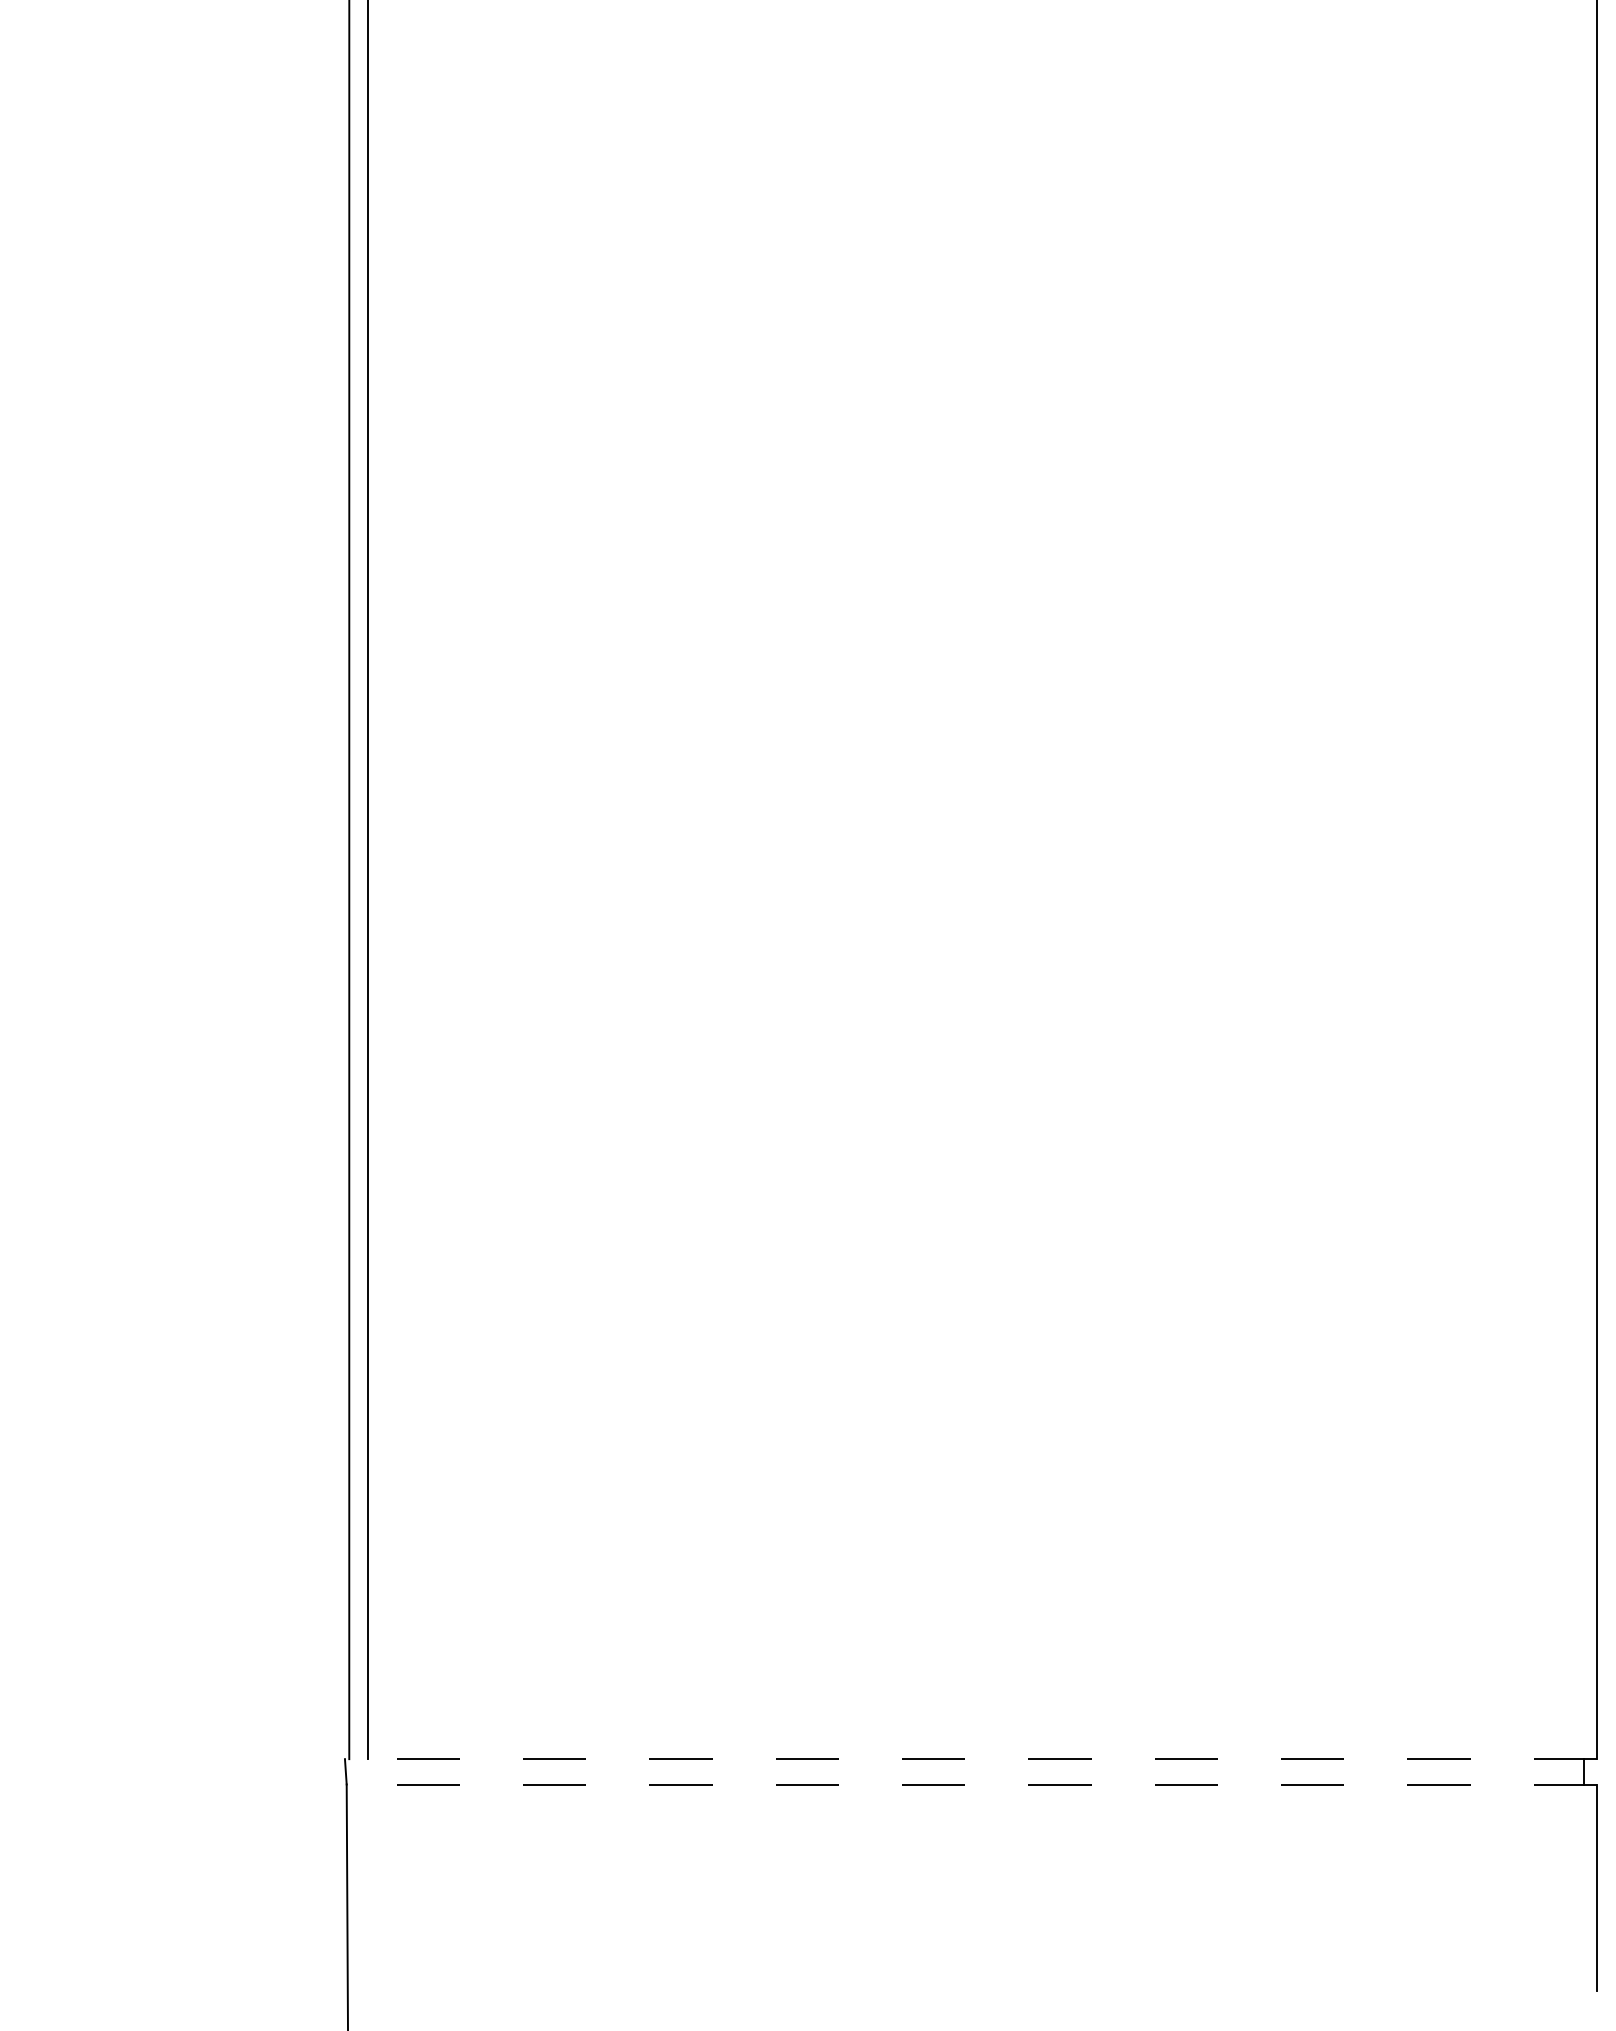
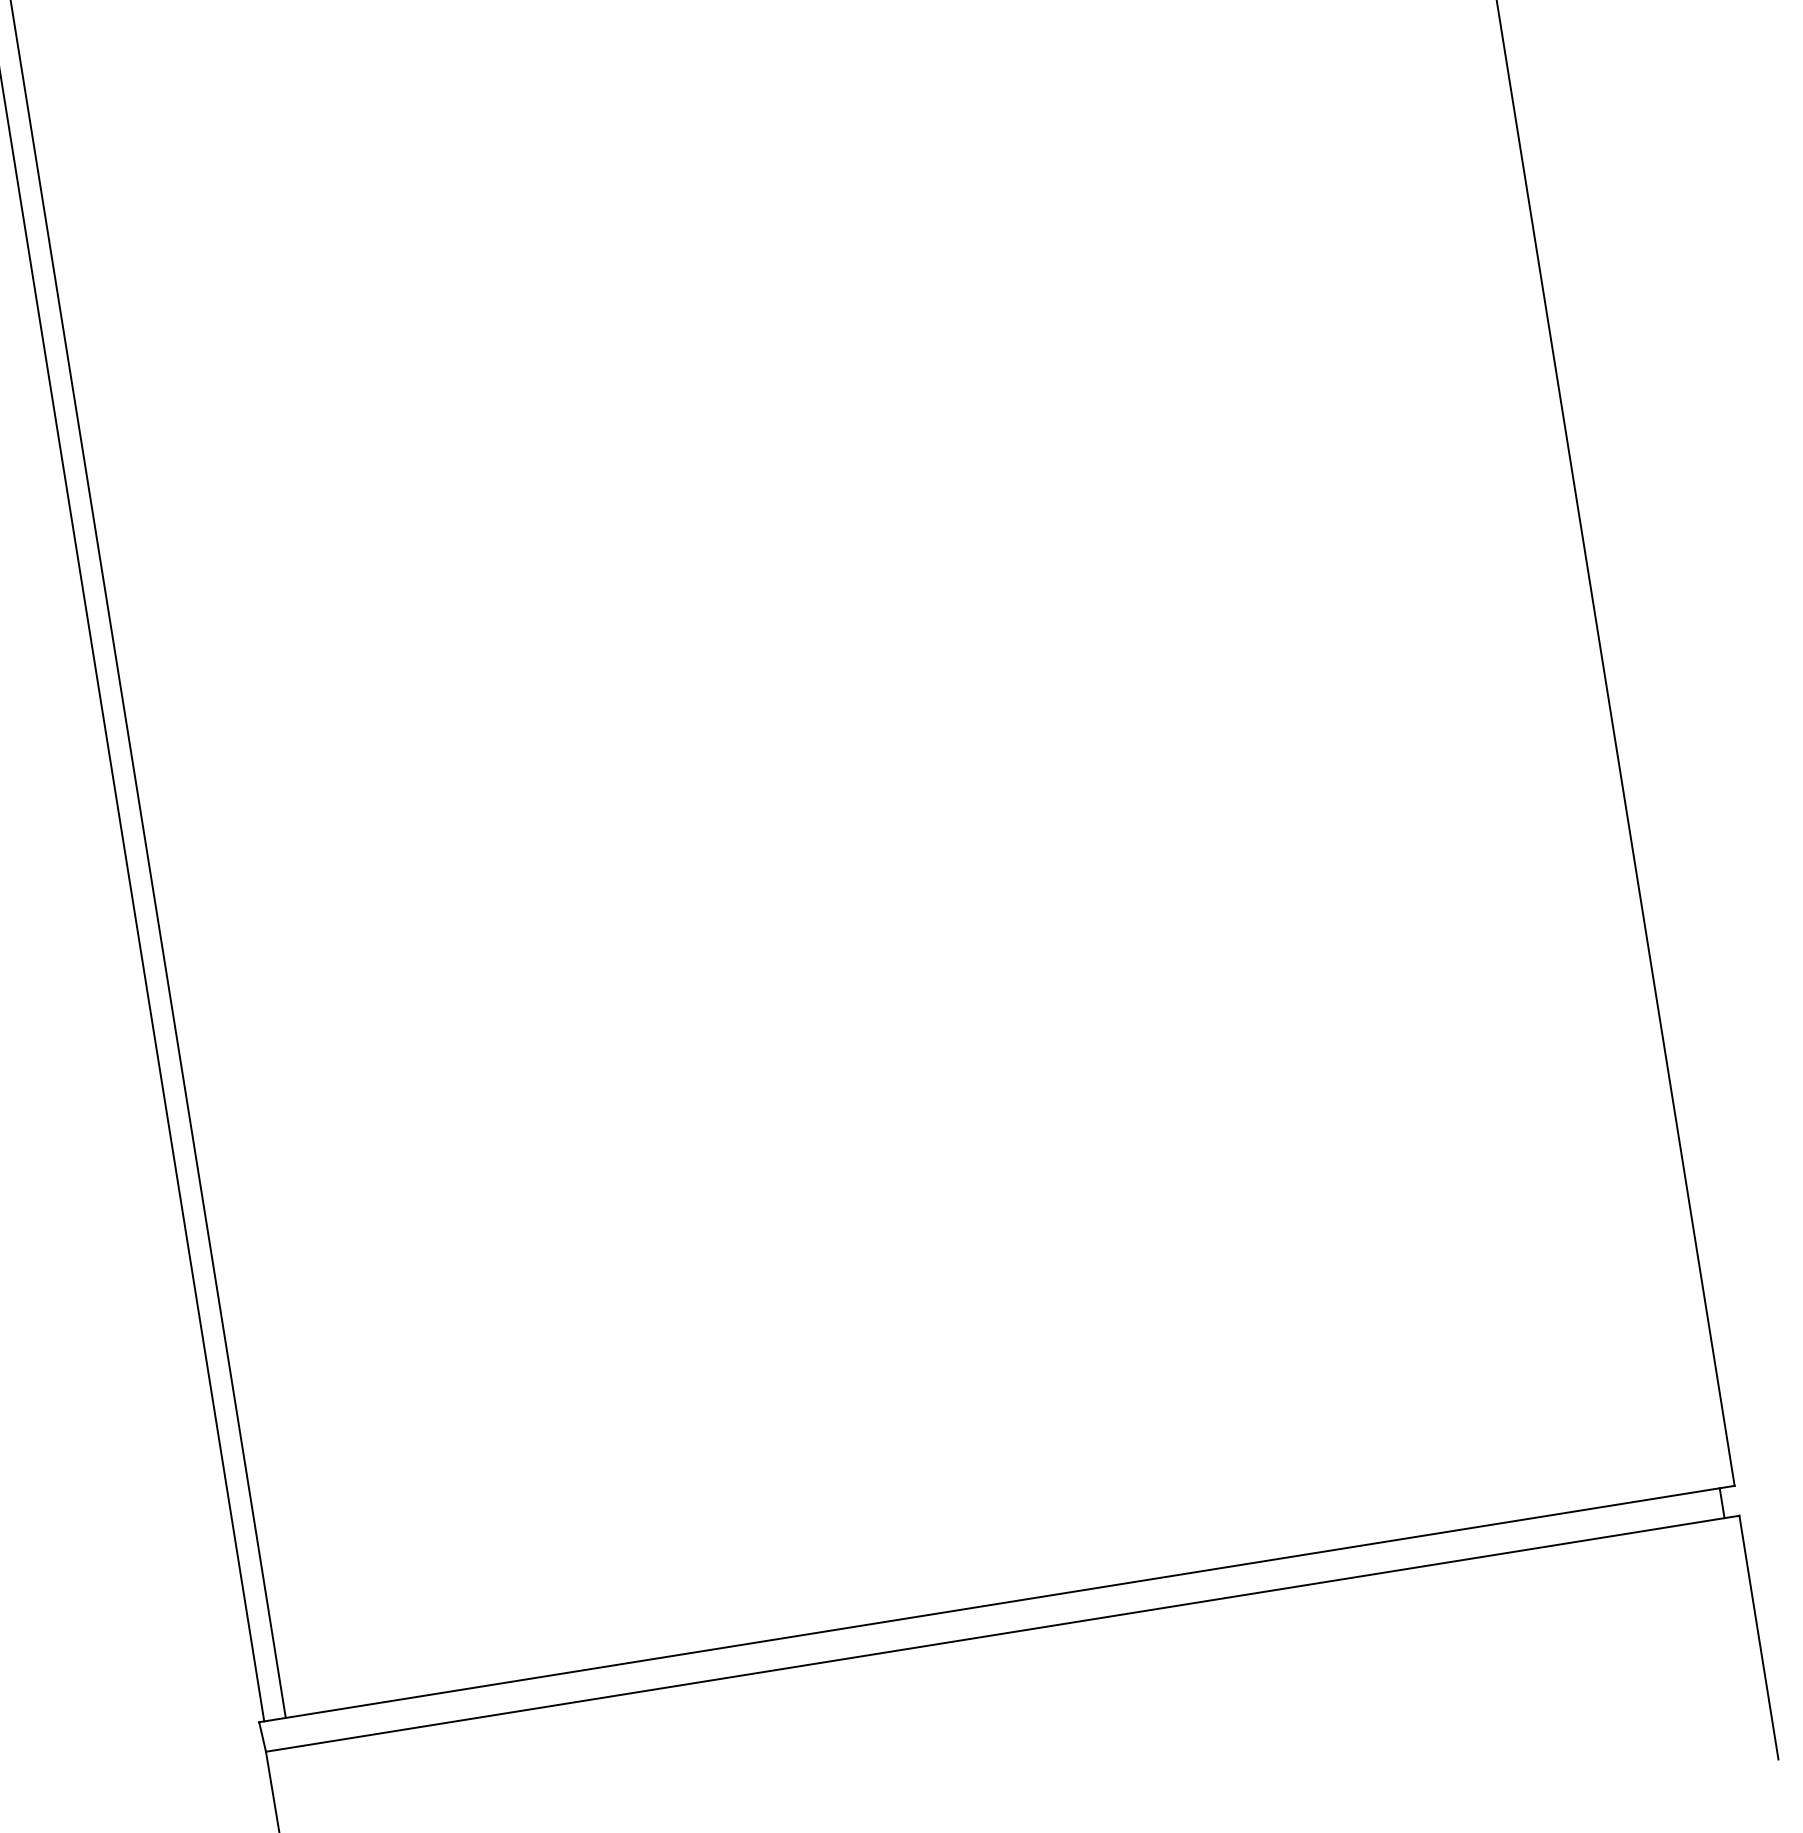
line: (970, 1759) -> (996, 1604), dashed -> solid
line: (971, 1784) -> (1002, 1633), dashed -> solid

